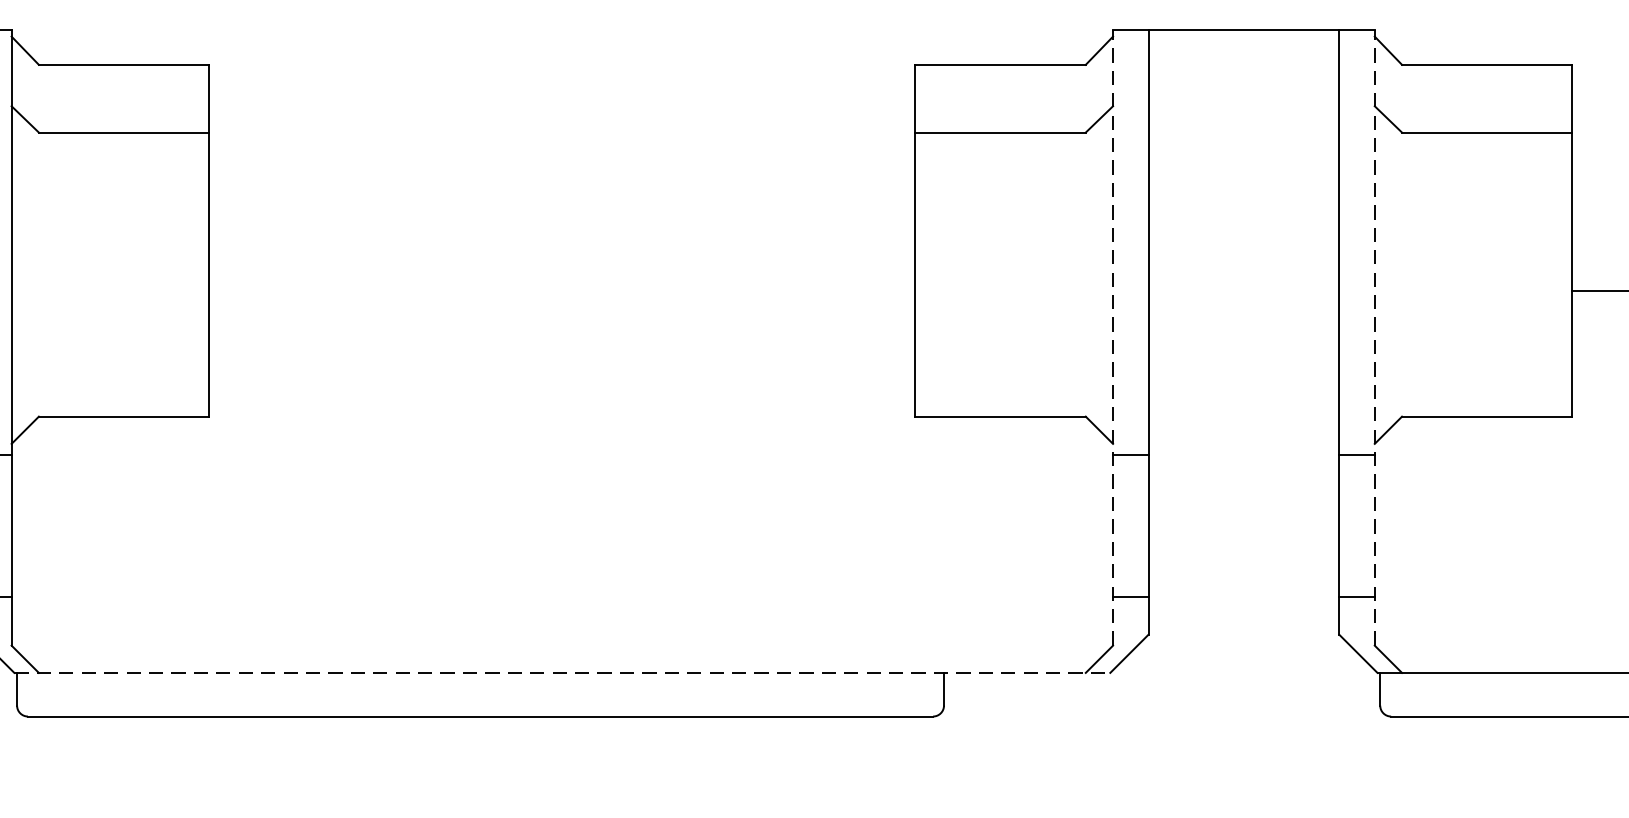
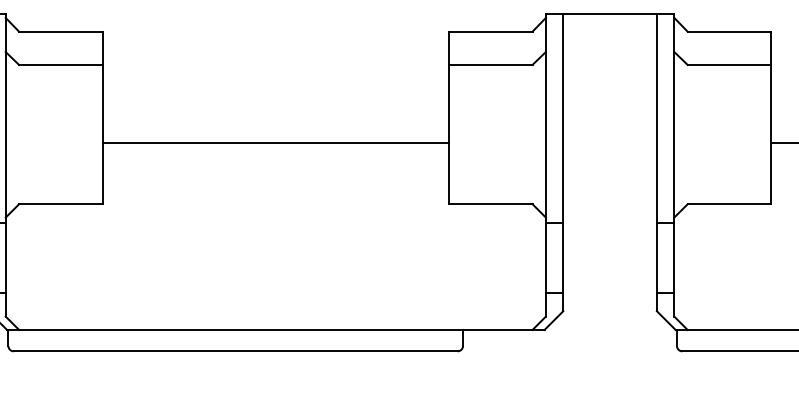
line: (561, 290) -> (275, 142), added
line: (1112, 335) -> (545, 164), dashed -> solid
line: (1375, 335) -> (674, 164), dashed -> solid
line: (561, 672) -> (275, 329), dashed -> solid

